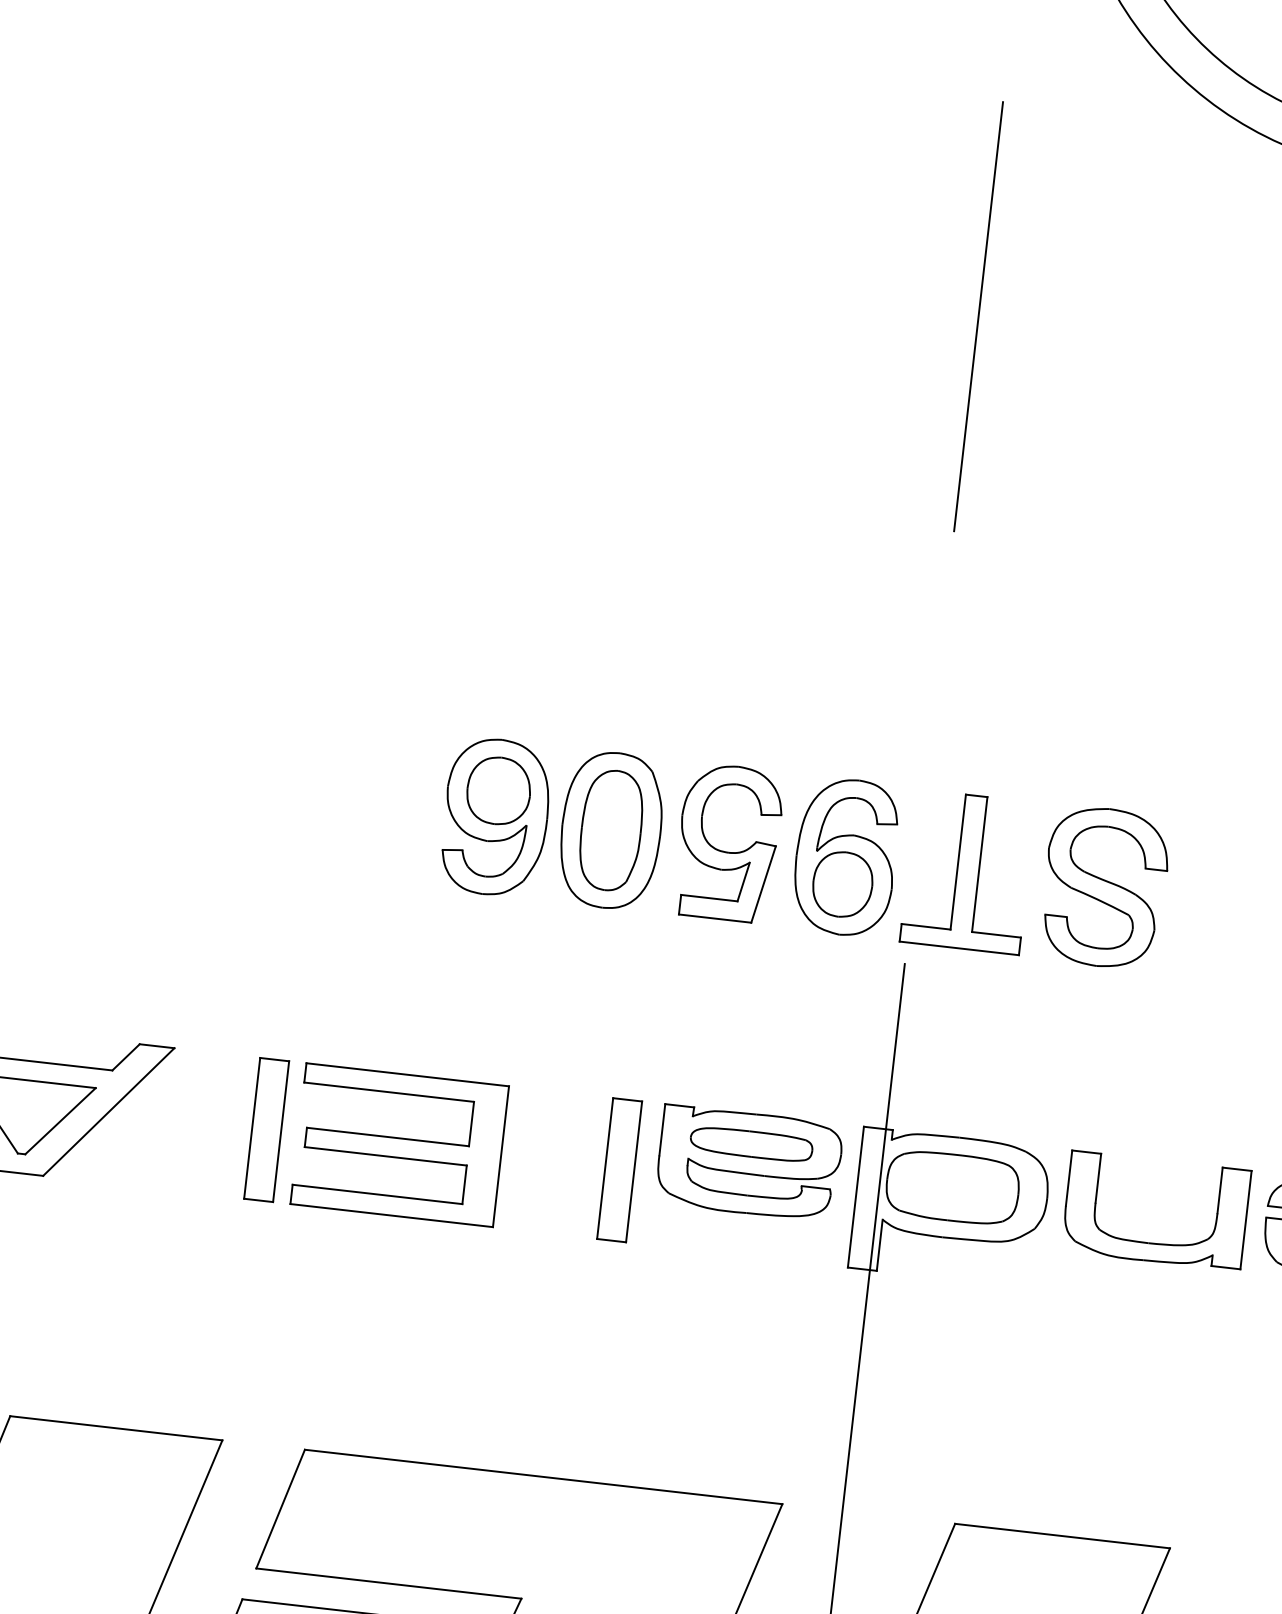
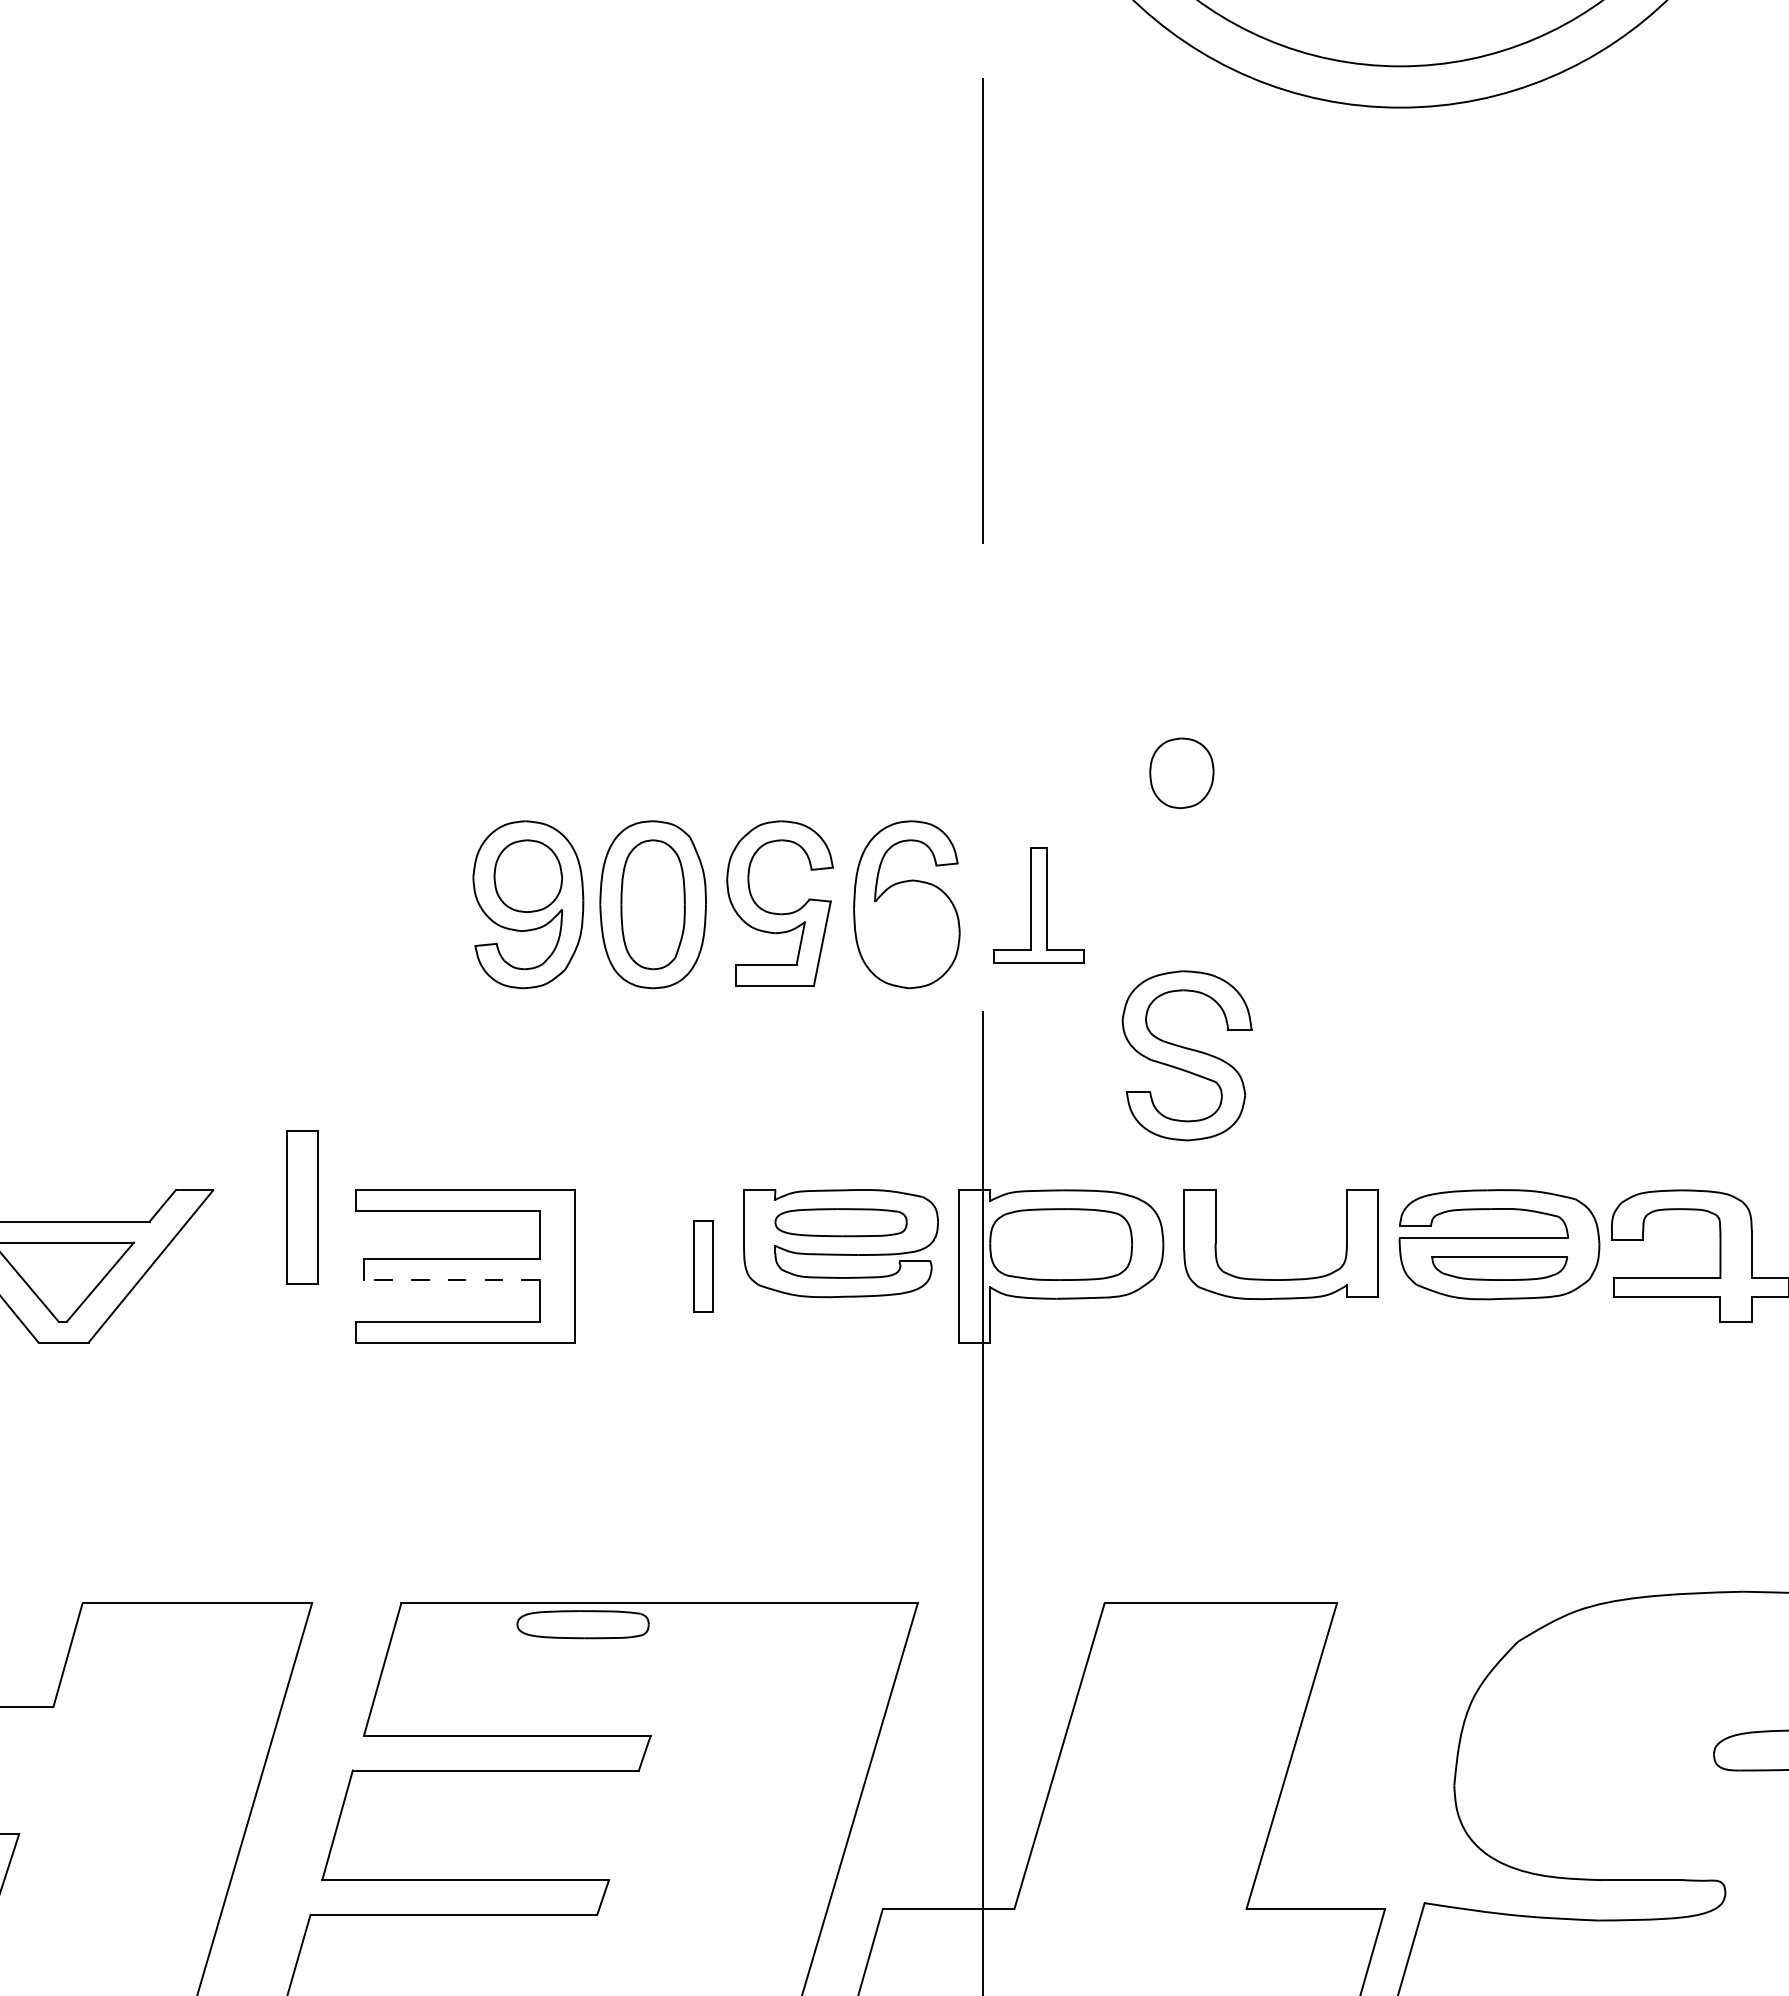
part: (968, 871) -> (1039, 905), size x0.7
part: (842, 884) -> (1181, 773), moved
part: (1104, 887) -> (1186, 1055), moved
part: (266, 1130) -> (302, 1207), moved
line: (385, 1156) -> (451, 1280), solid -> dashed
part: (619, 1170) -> (703, 1266), size x0.6
part: (470, 1488) -> (582, 1624), added

